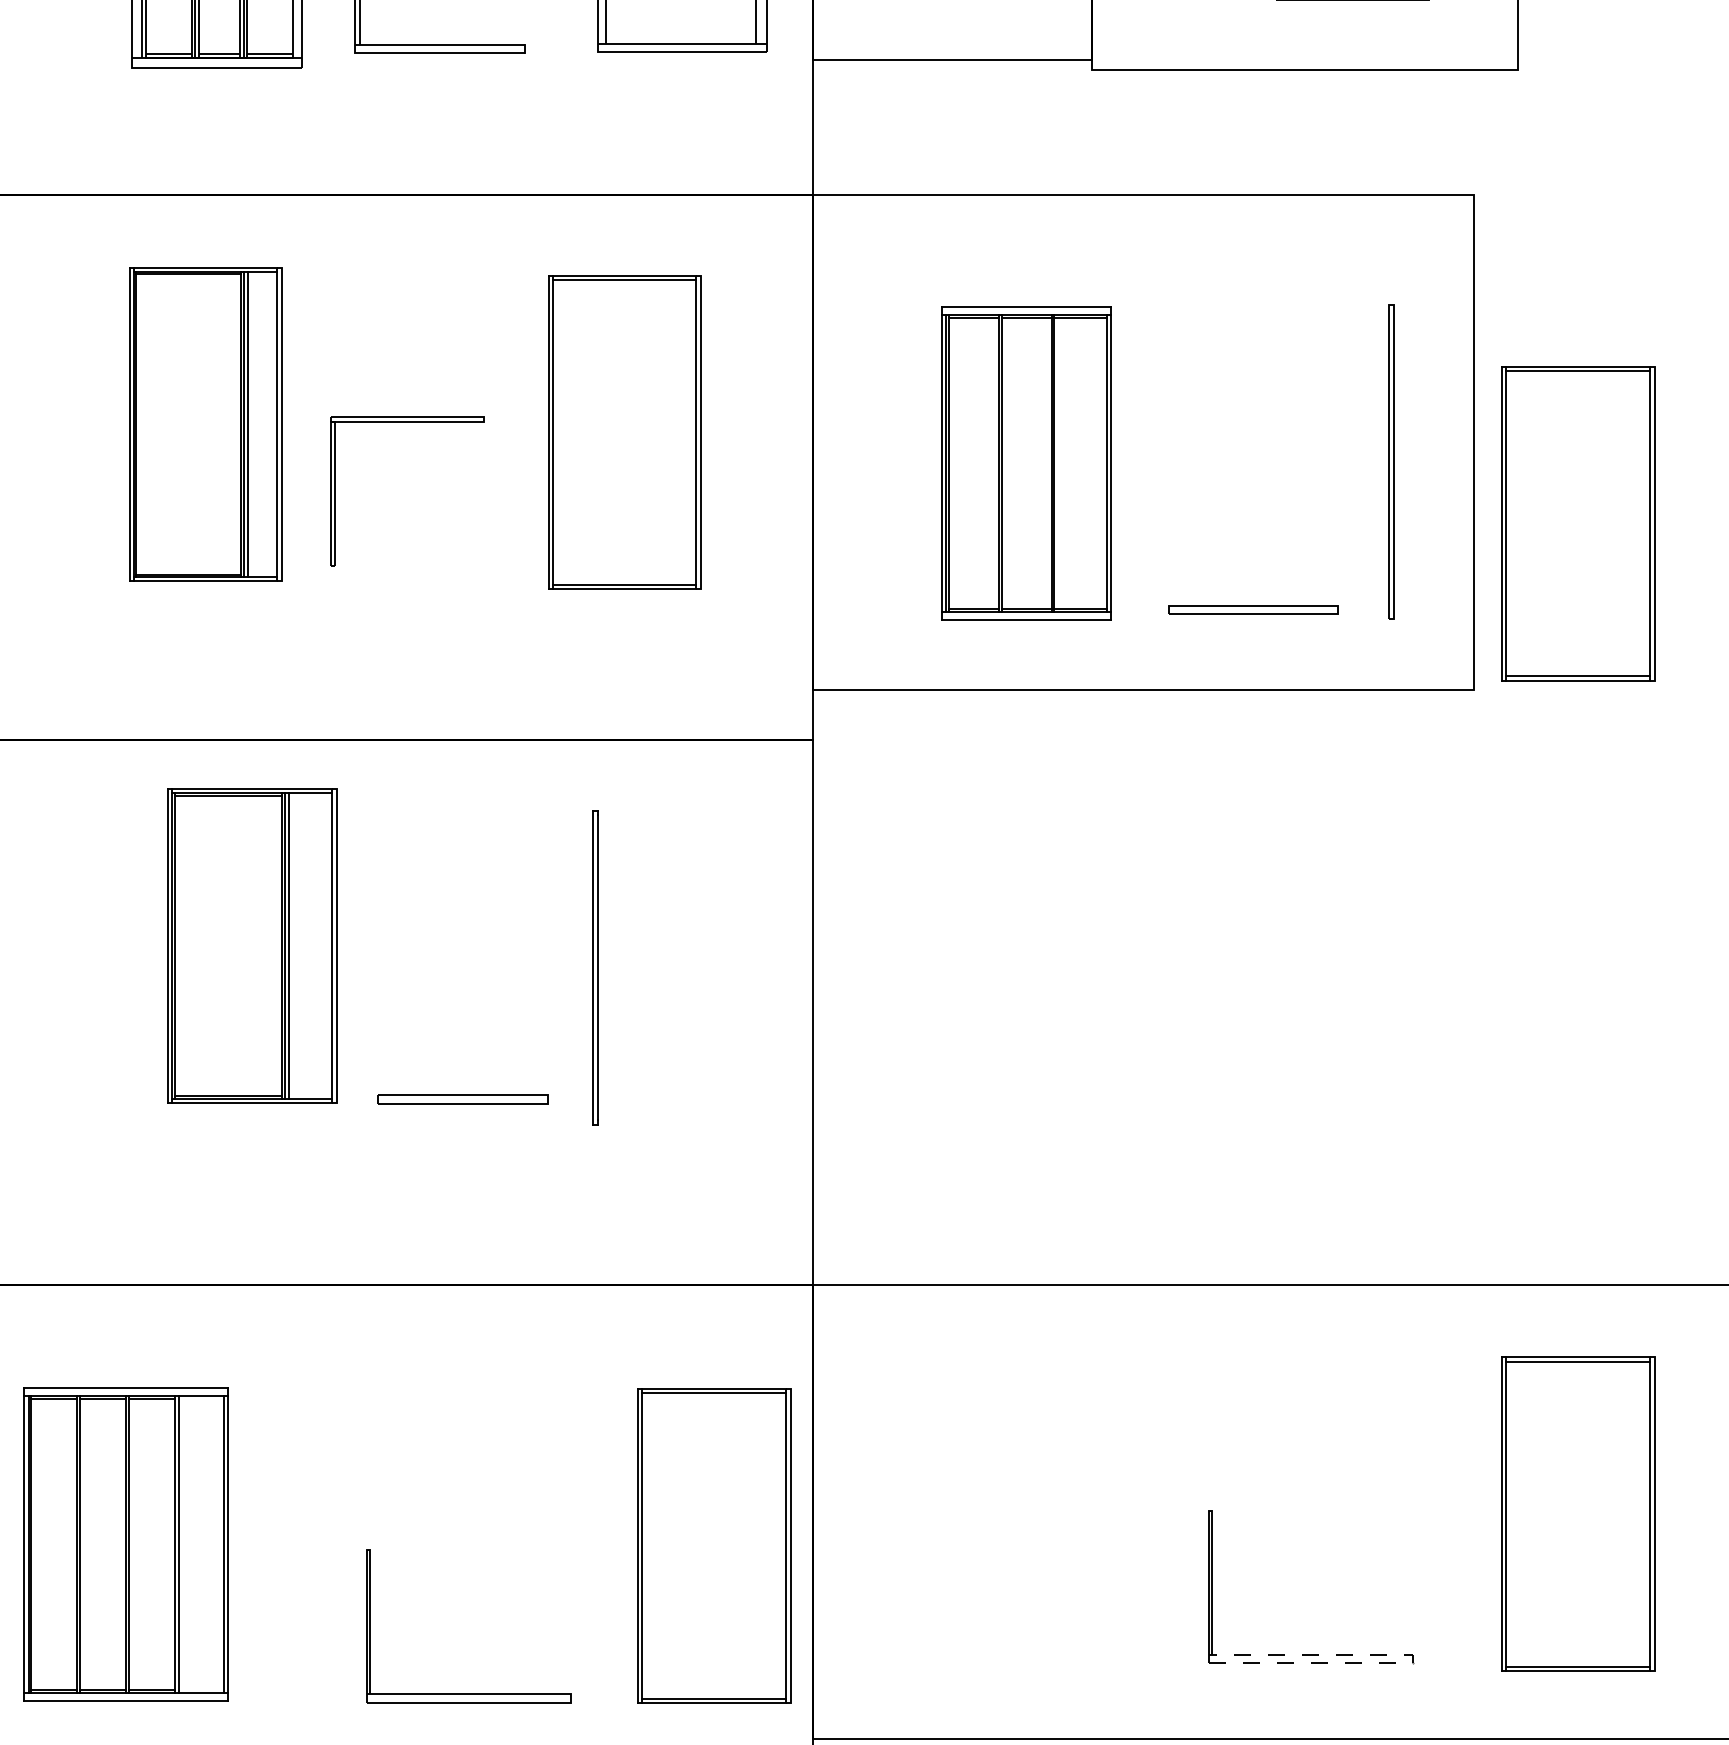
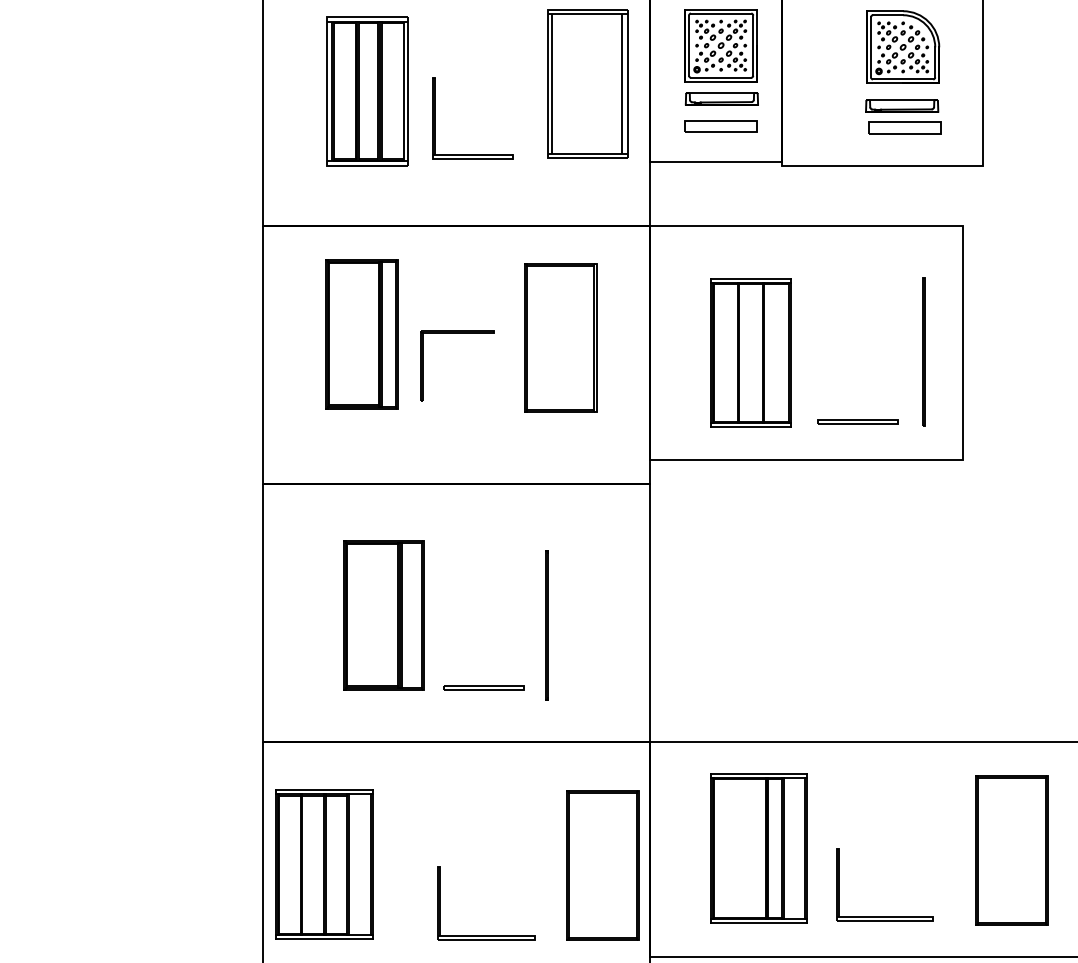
part: (1577, 524) -> (1011, 381), removed
part: (337, 957) -> (424, 620), moved
part: (1043, 1510) -> (758, 848), added
line: (1412, 1660) -> (933, 919), dashed -> solid

